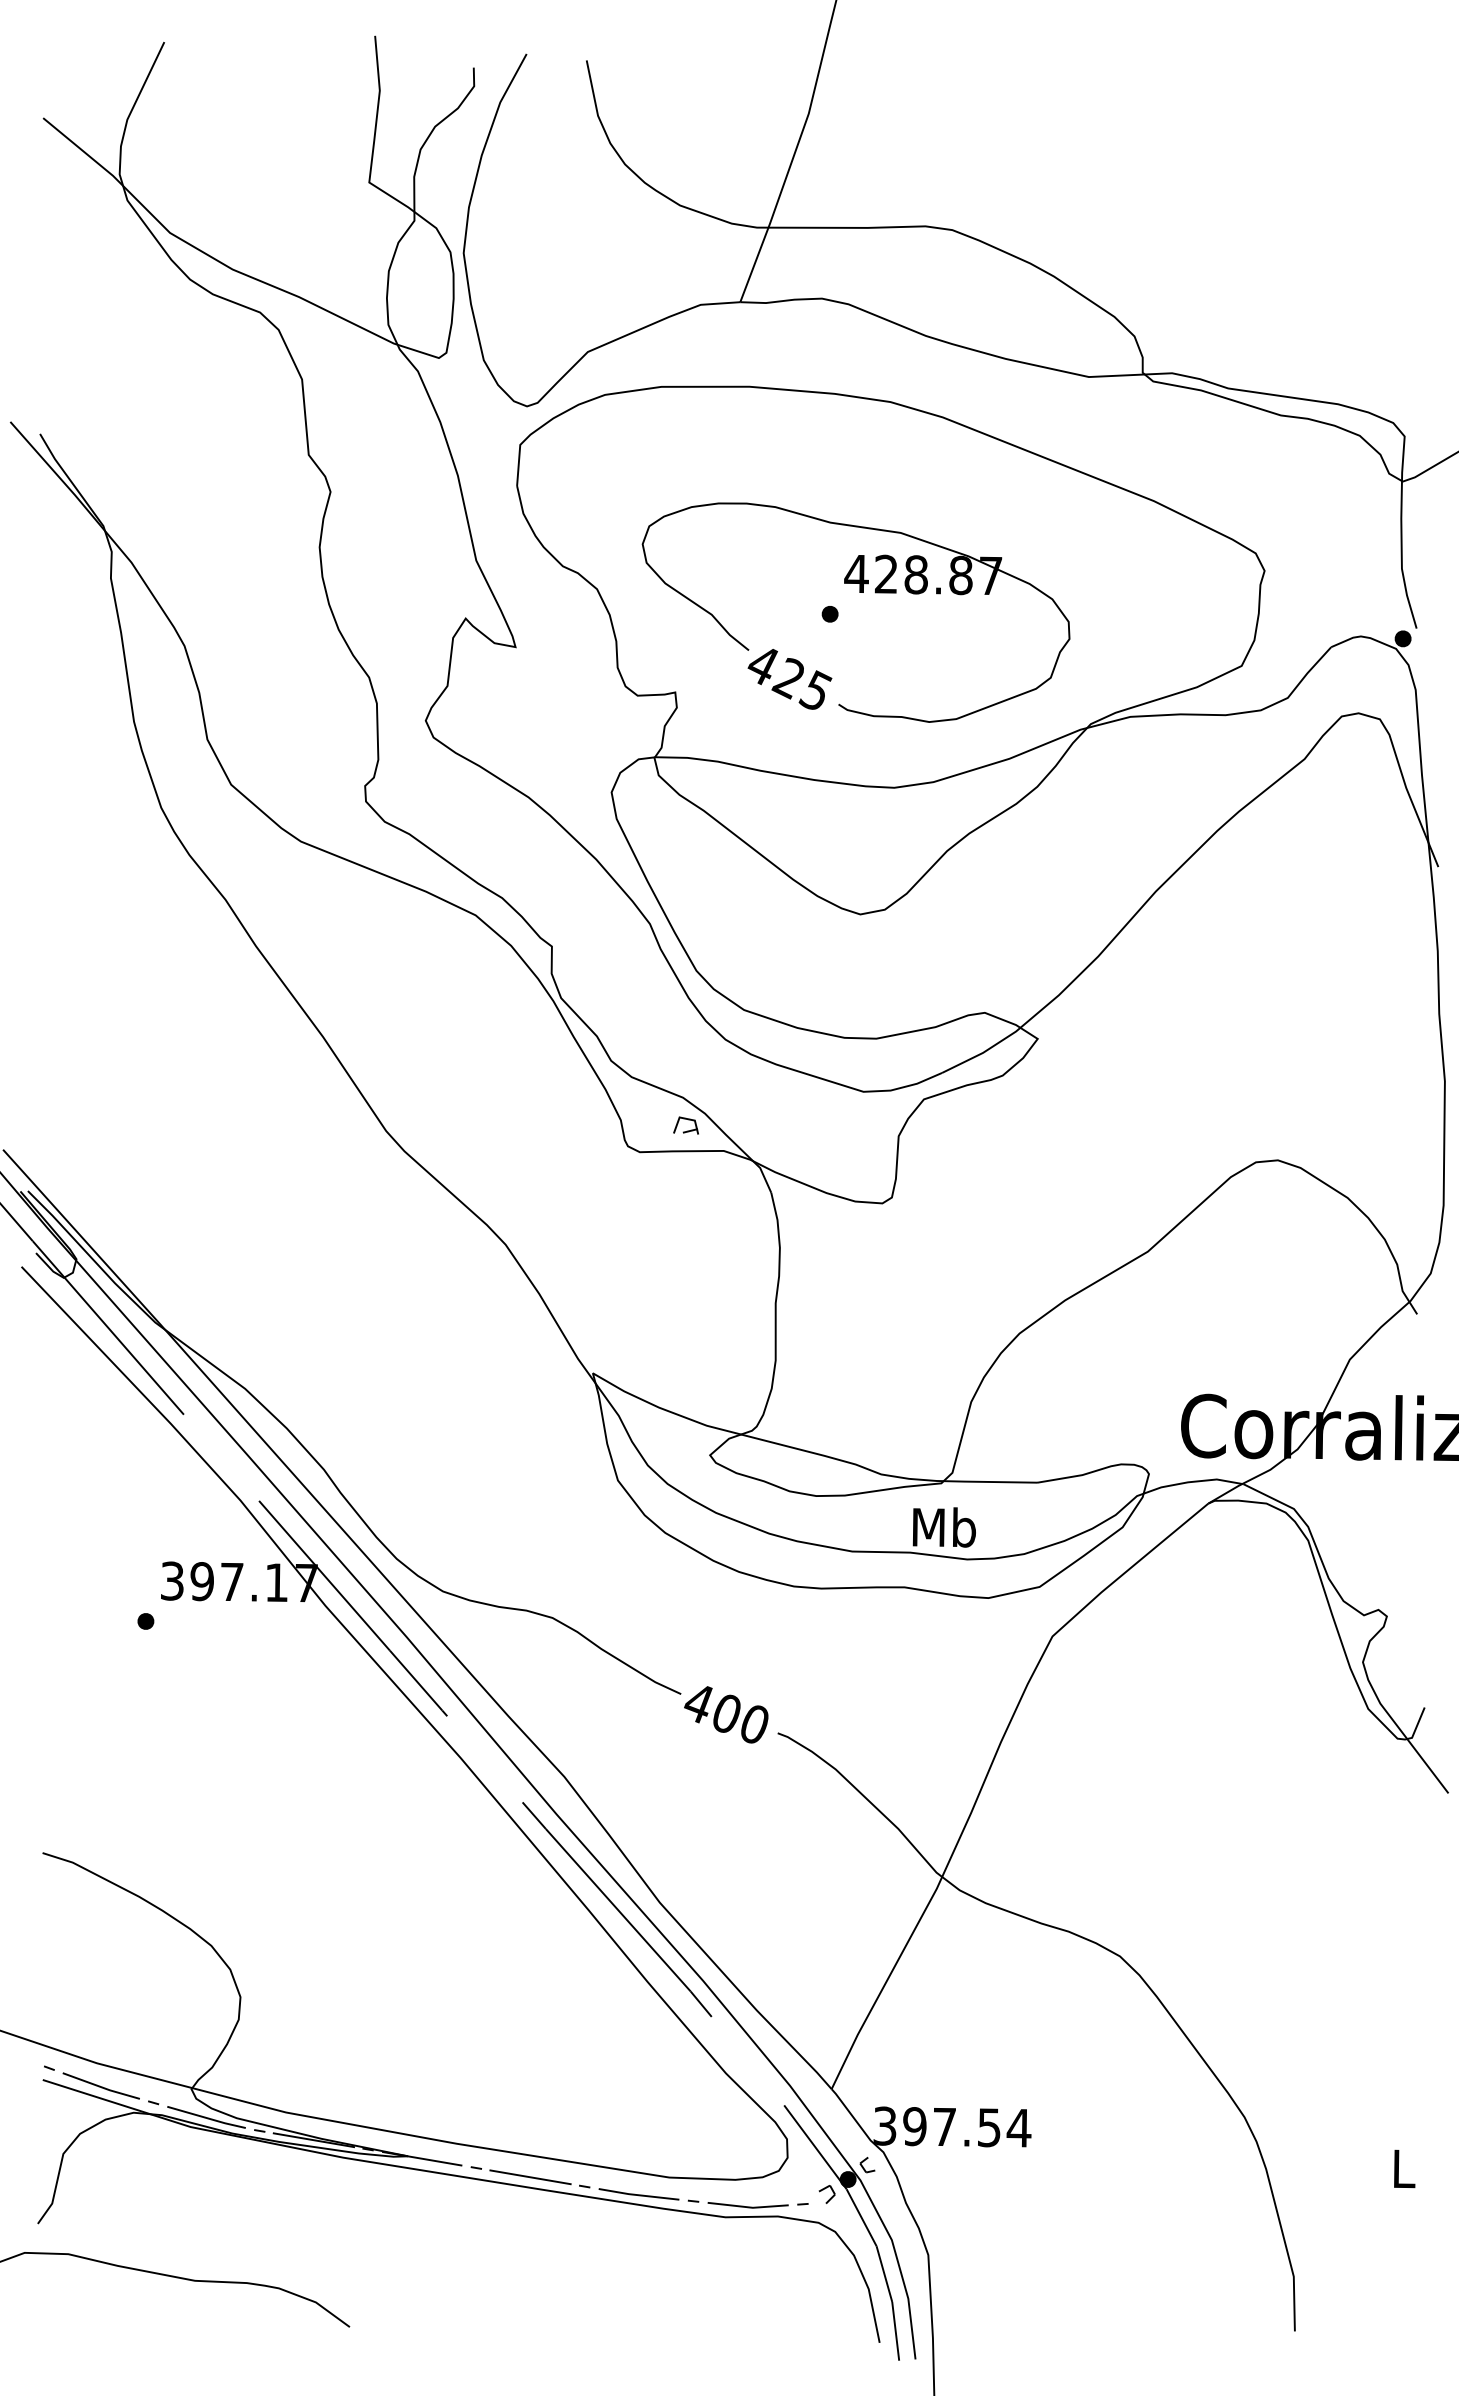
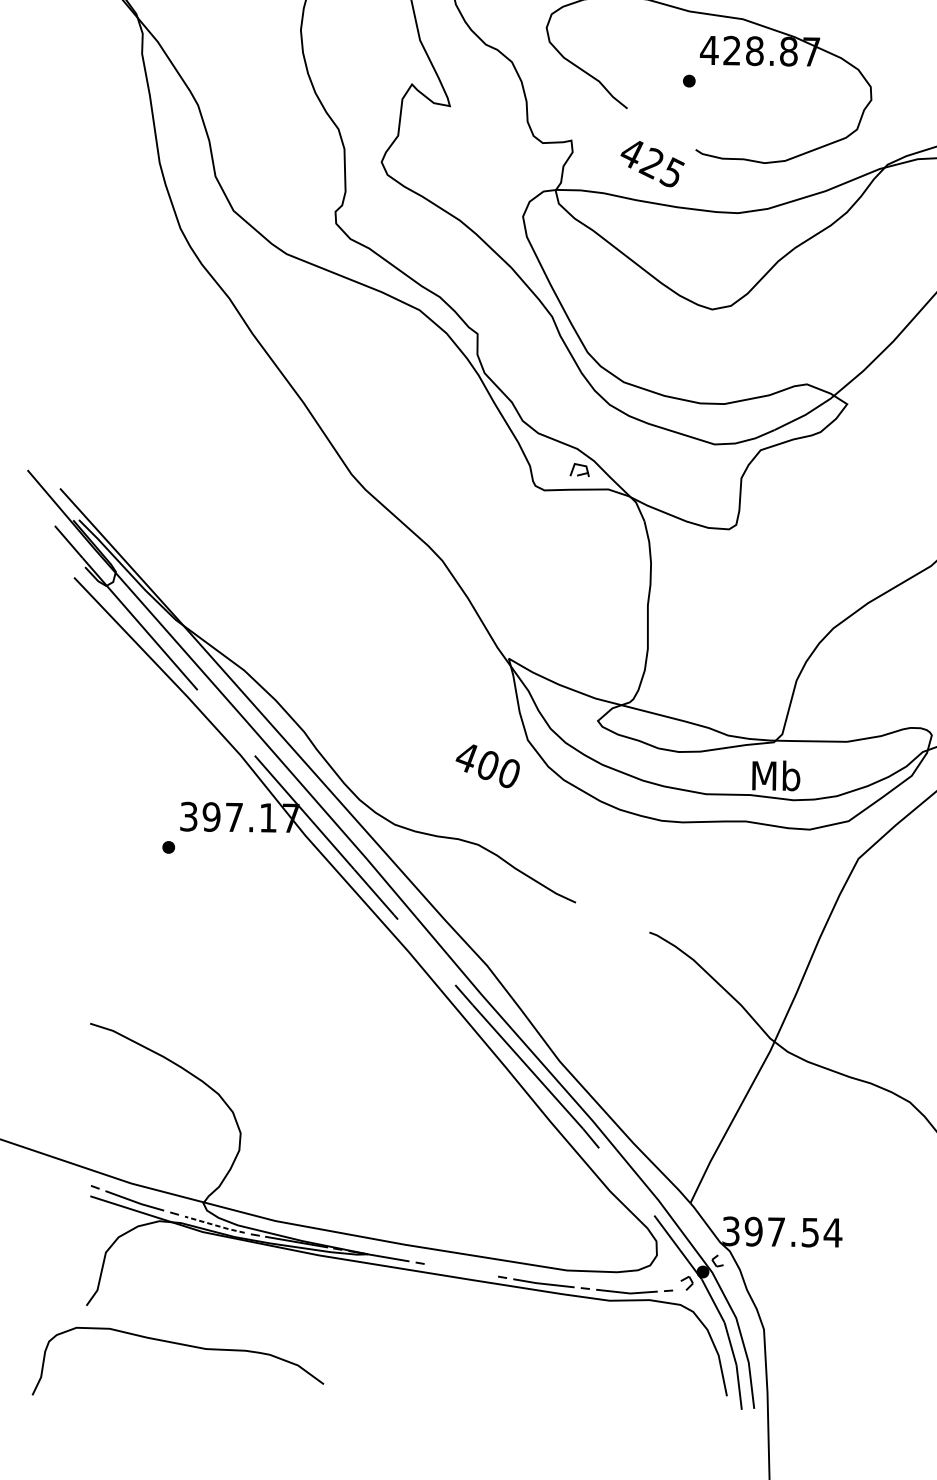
text: (789, 679) -> (652, 164), moved
text: (726, 1714) -> (487, 766), moved
line: (206, 2118) -> (214, 1225), solid -> dashed
line: (530, 2177) -> (461, 1270), removed

